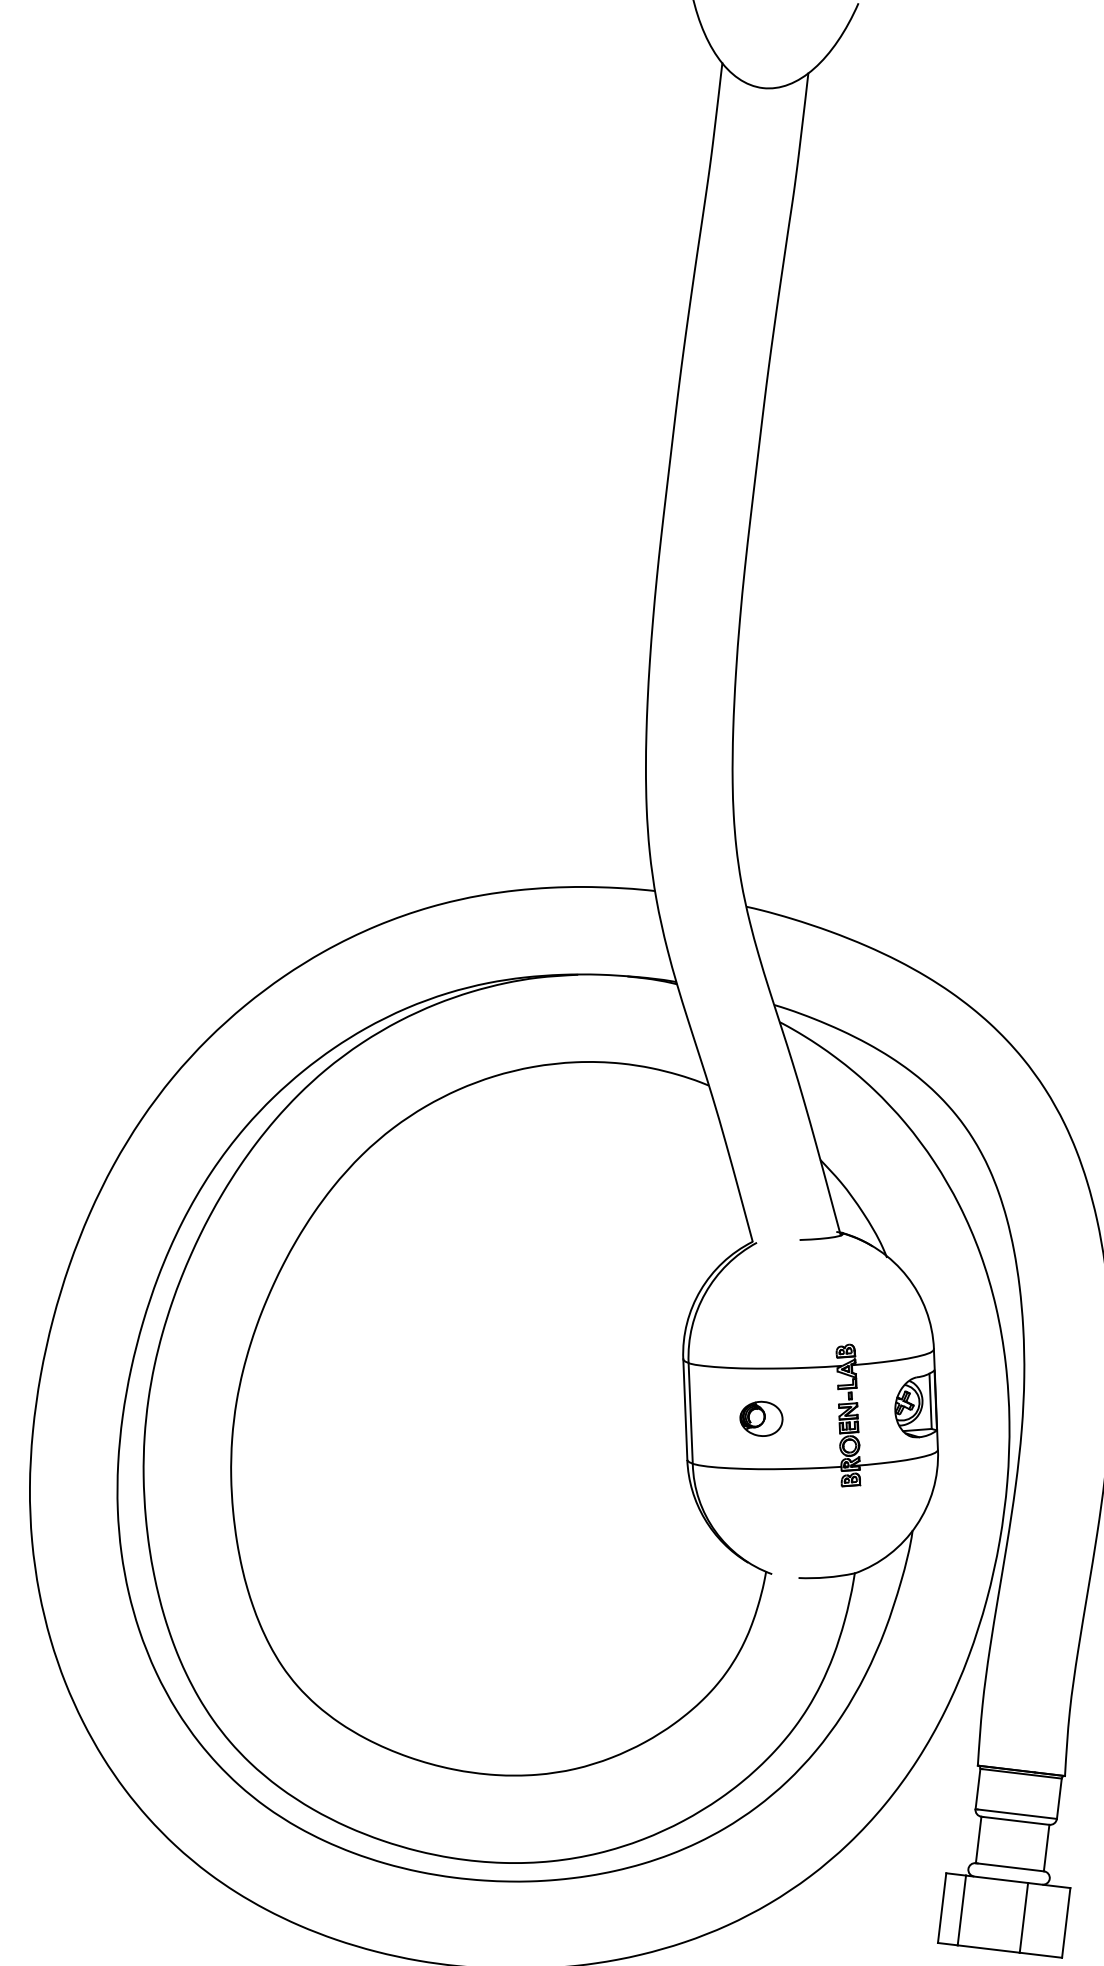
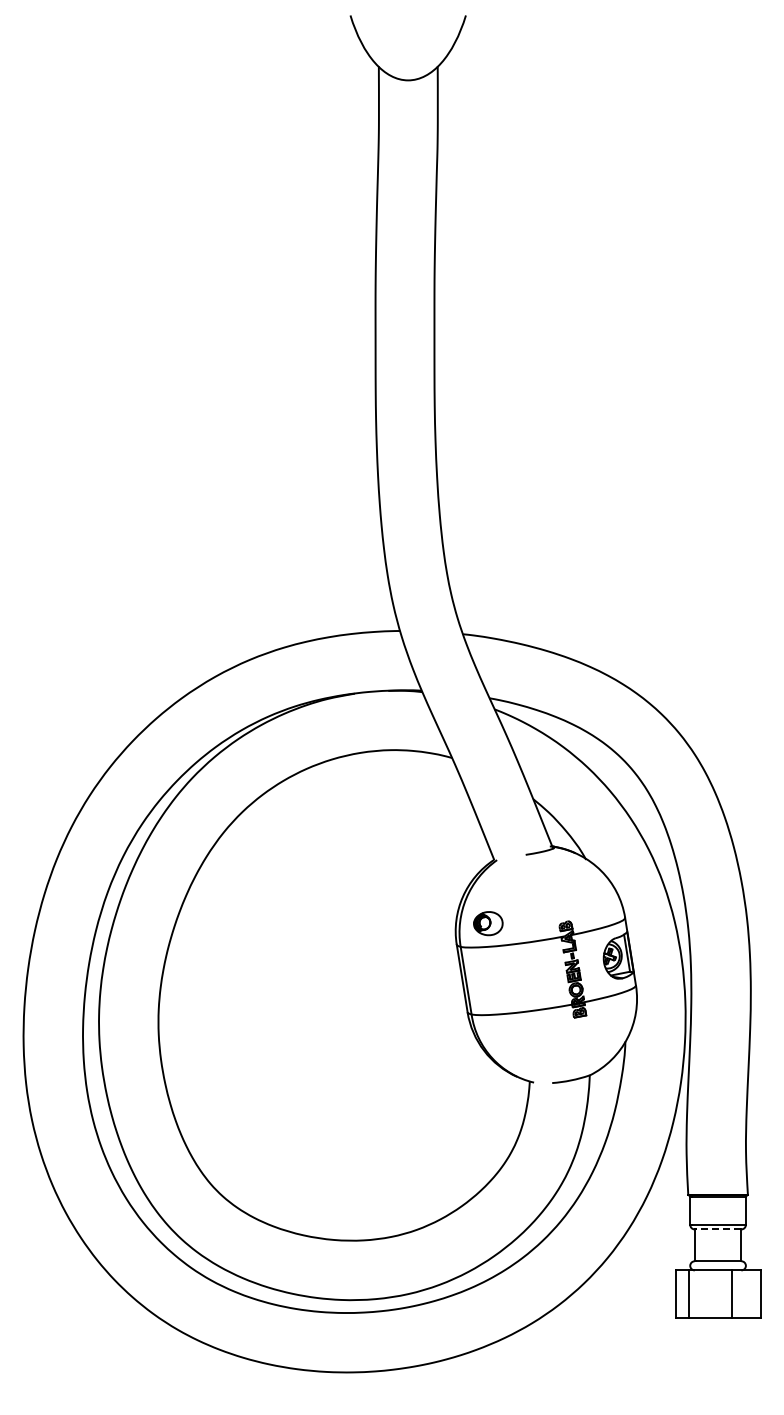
part: (761, 1418) -> (488, 923), moved
line: (1016, 1820) -> (718, 1229), solid -> dashed

